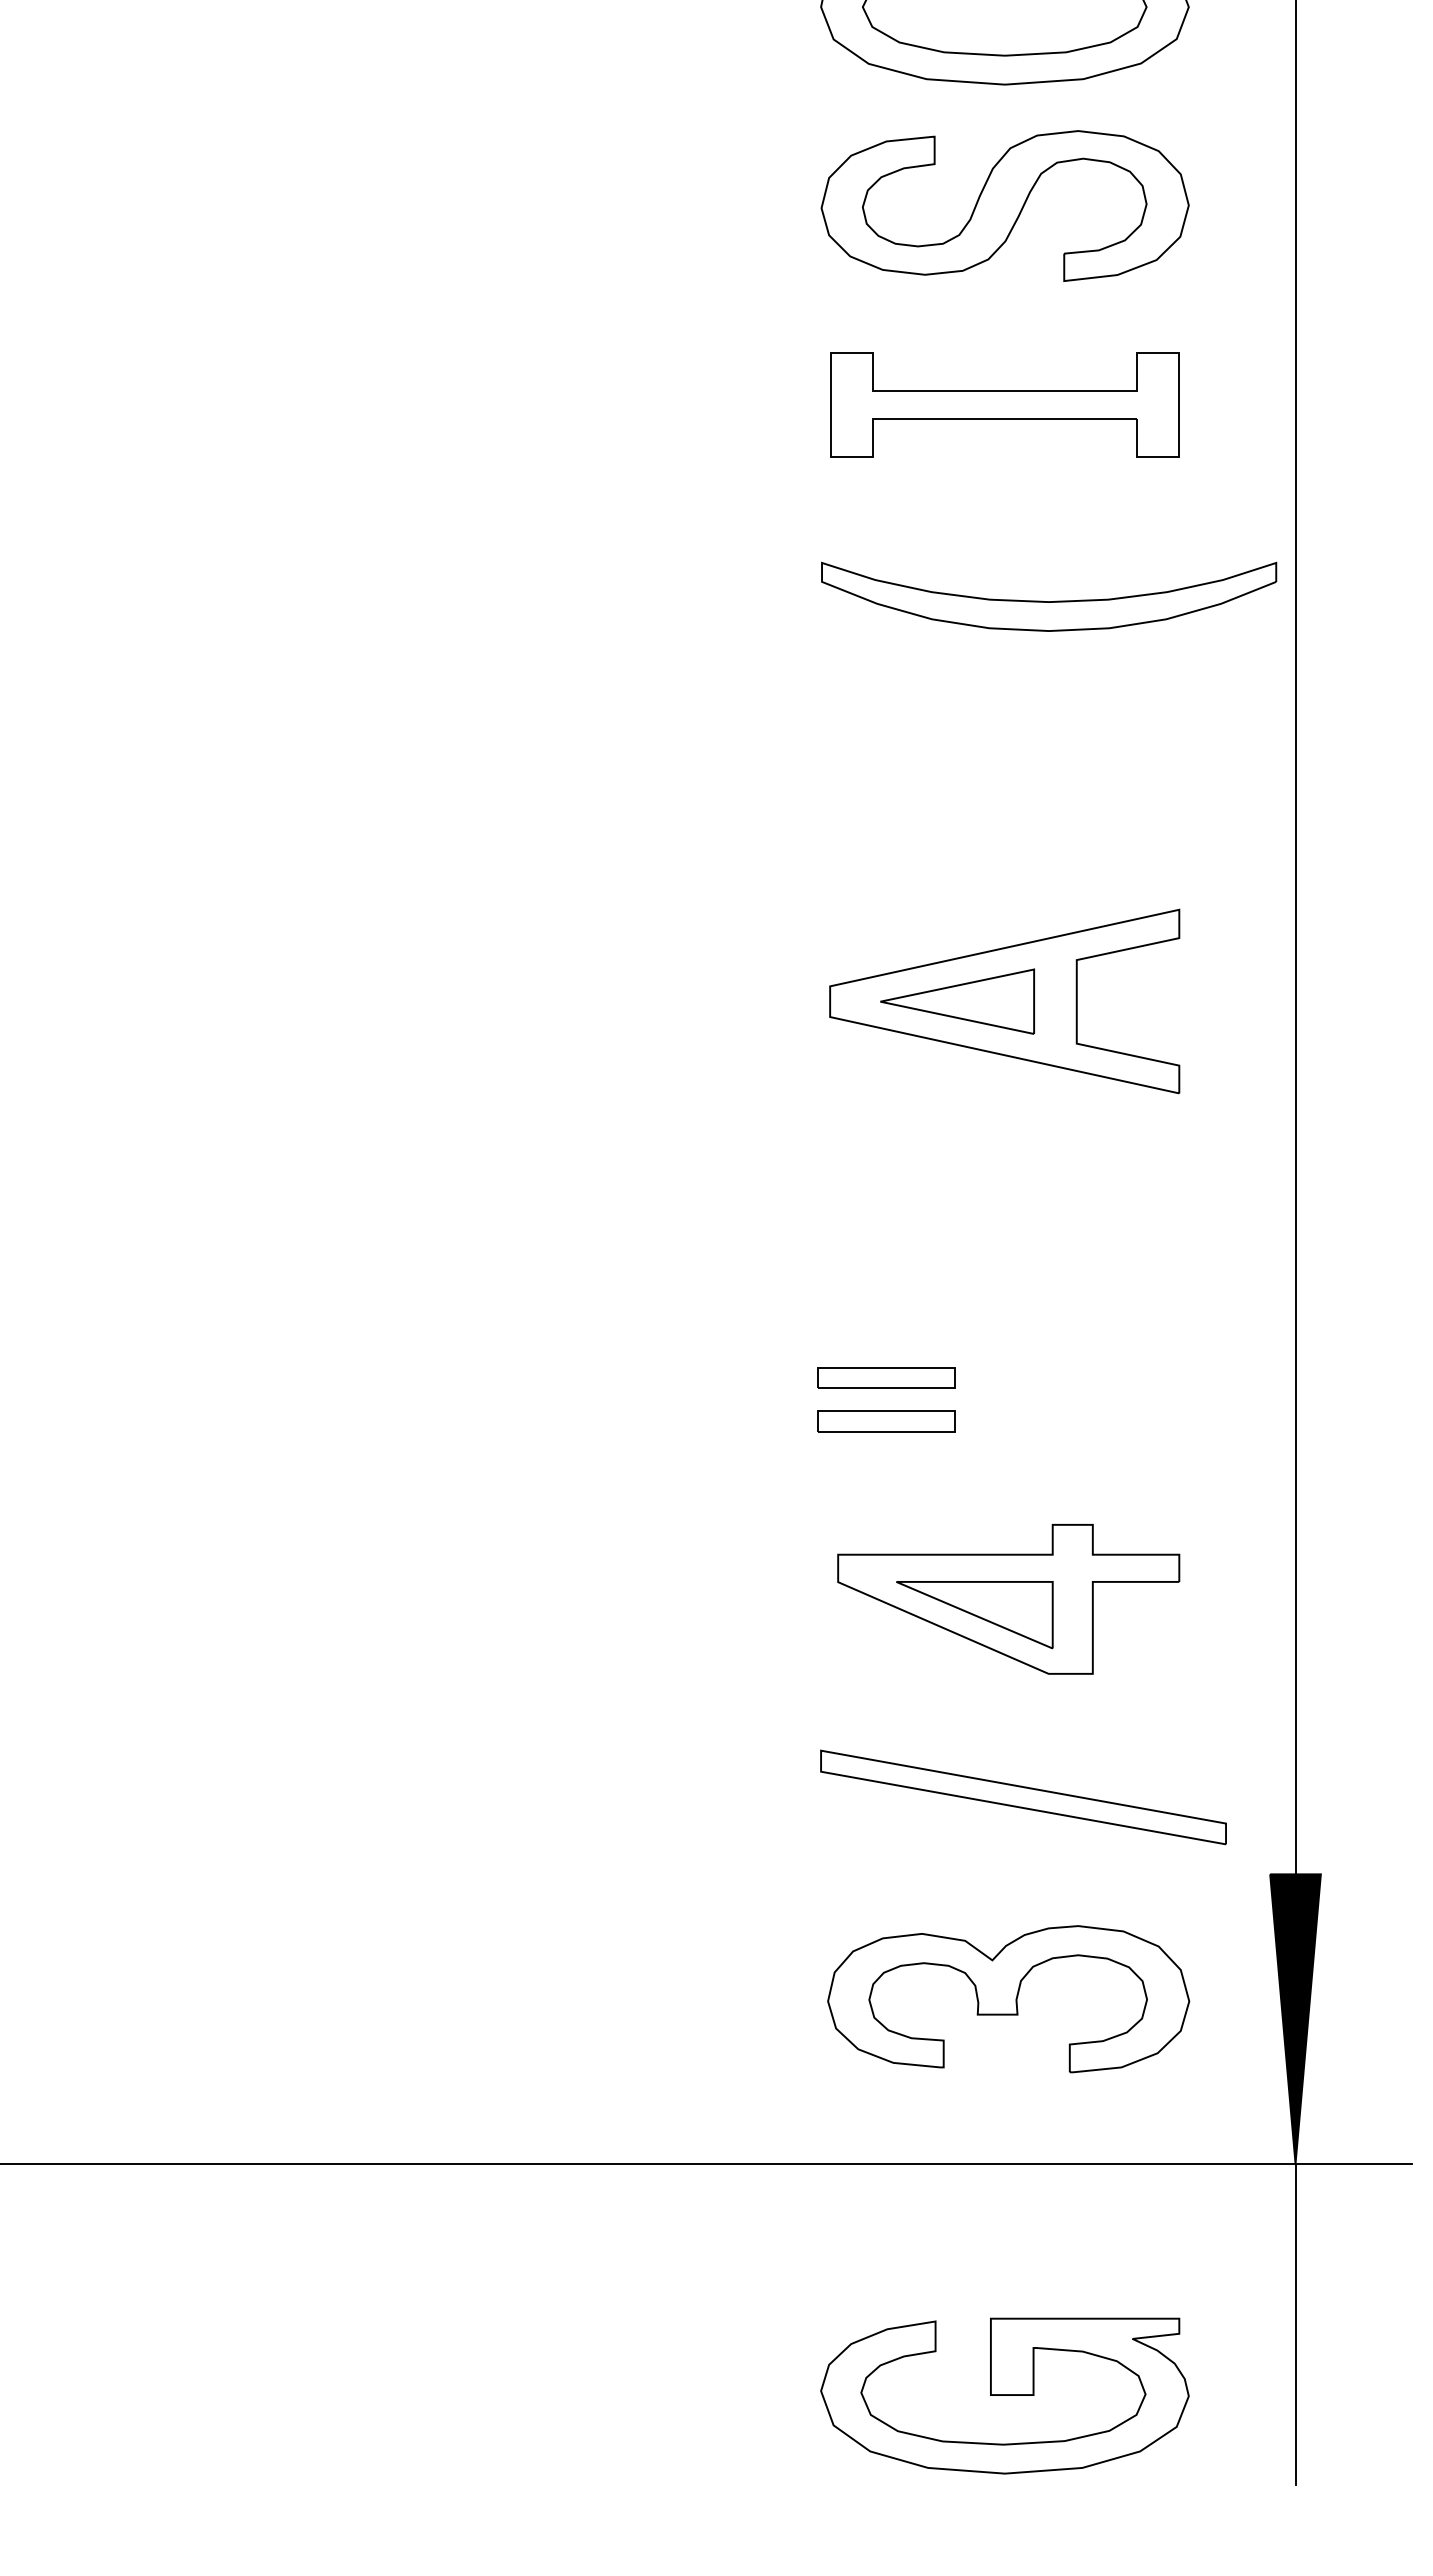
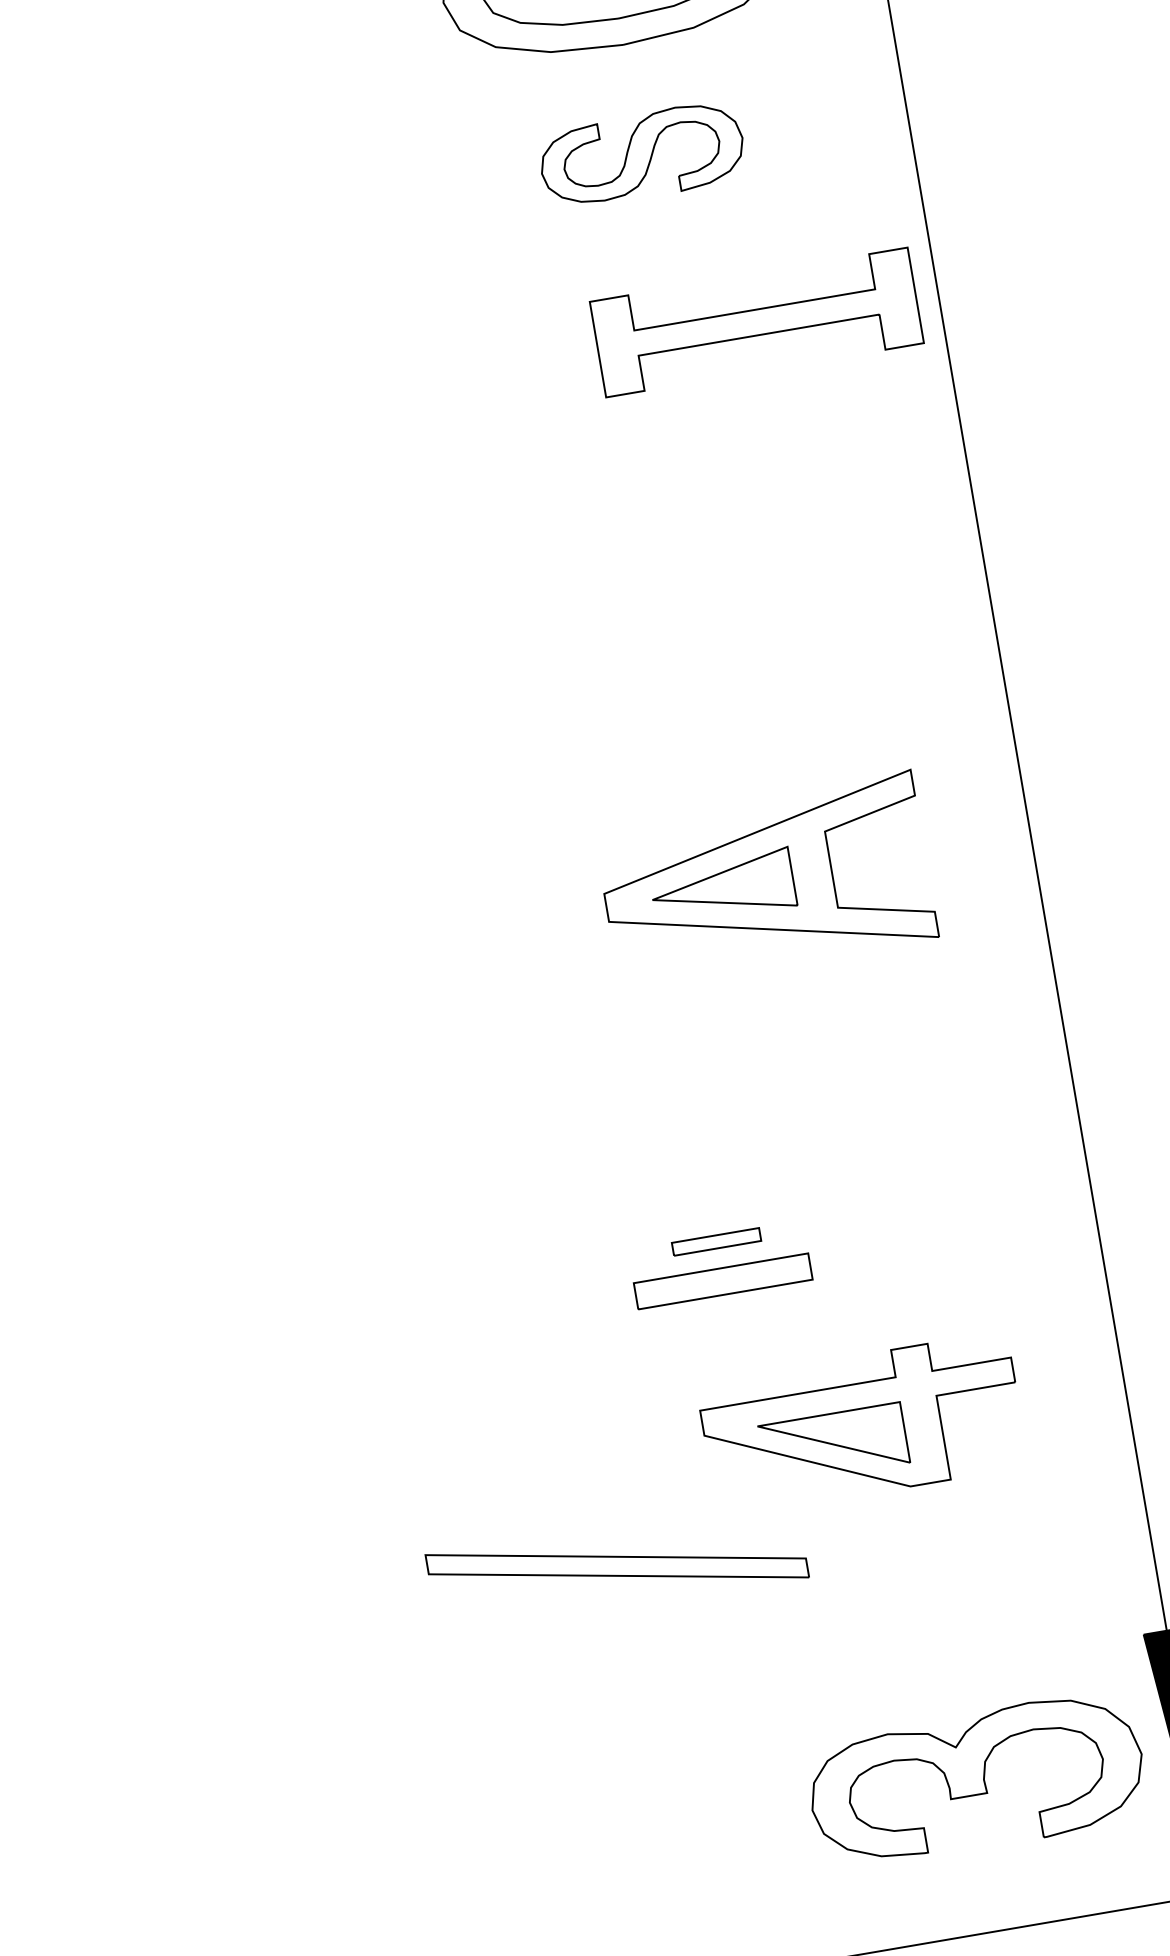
part: (1004, 205) -> (641, 155), size x0.6
part: (1004, 404) -> (756, 322), moved
part: (1049, 596) -> (743, 504), removed
part: (886, 1377) -> (716, 1241), size x0.7
part: (886, 1421) -> (723, 1281), size x1.4
part: (1023, 1797) -> (617, 1566), moved
part: (1008, 1999) -> (976, 1780), moved

